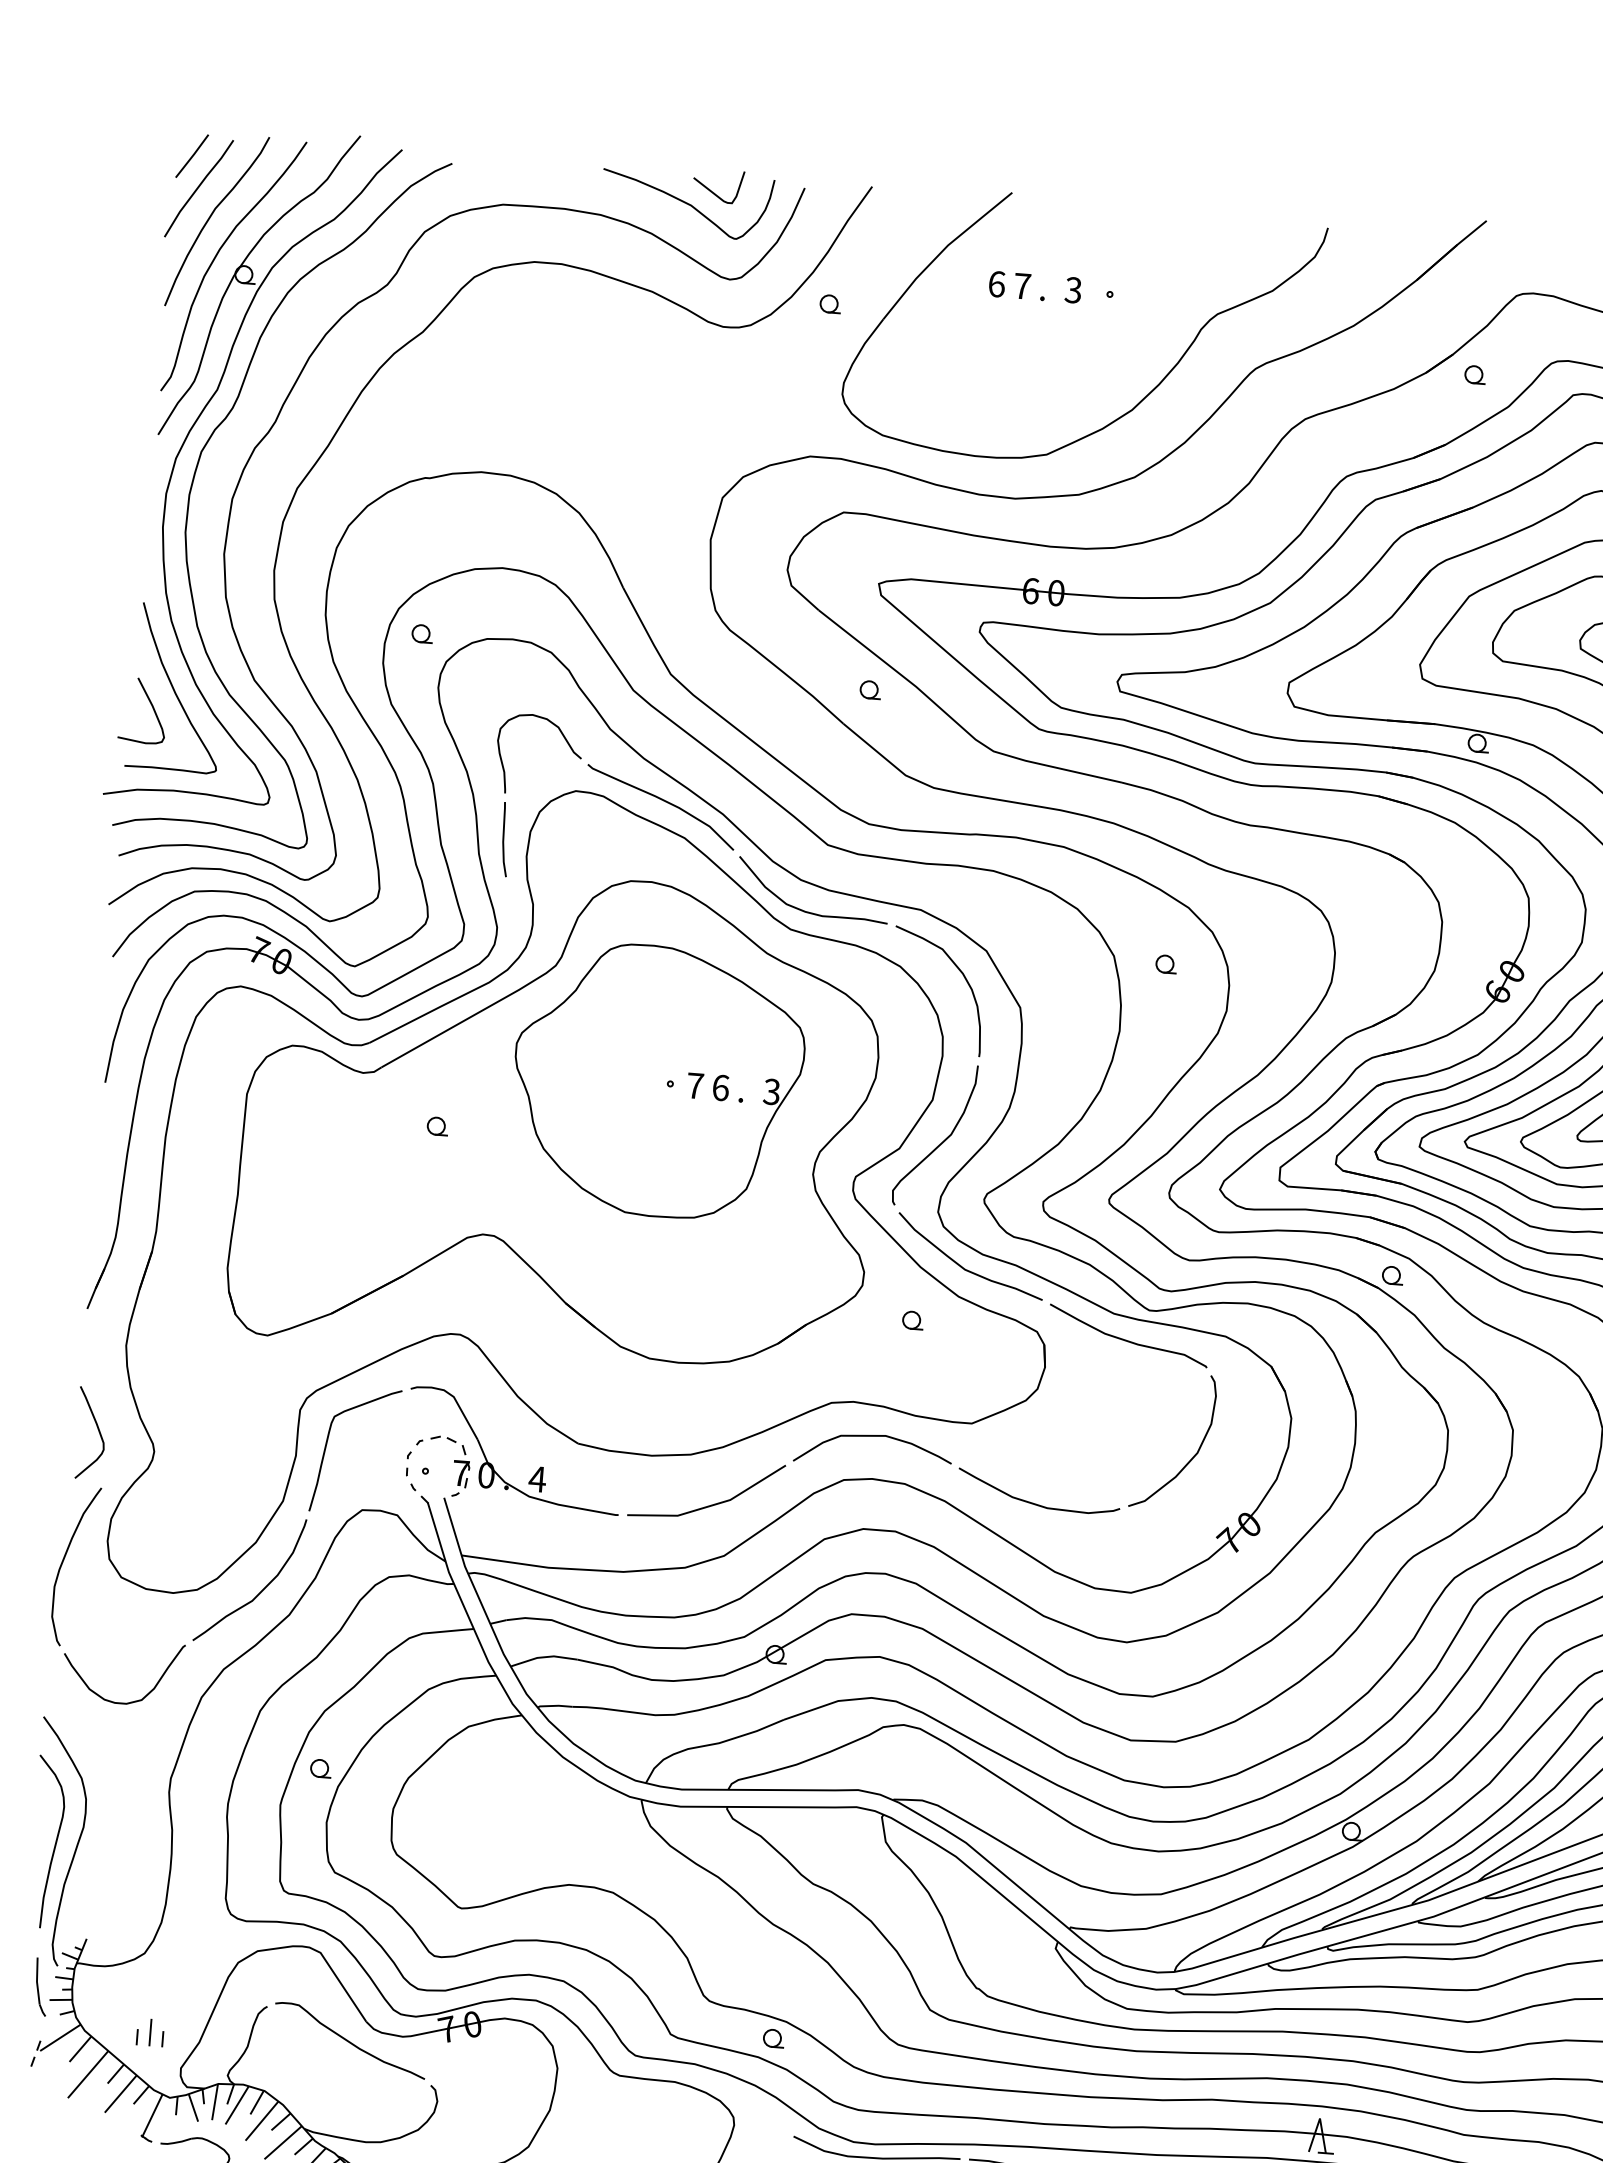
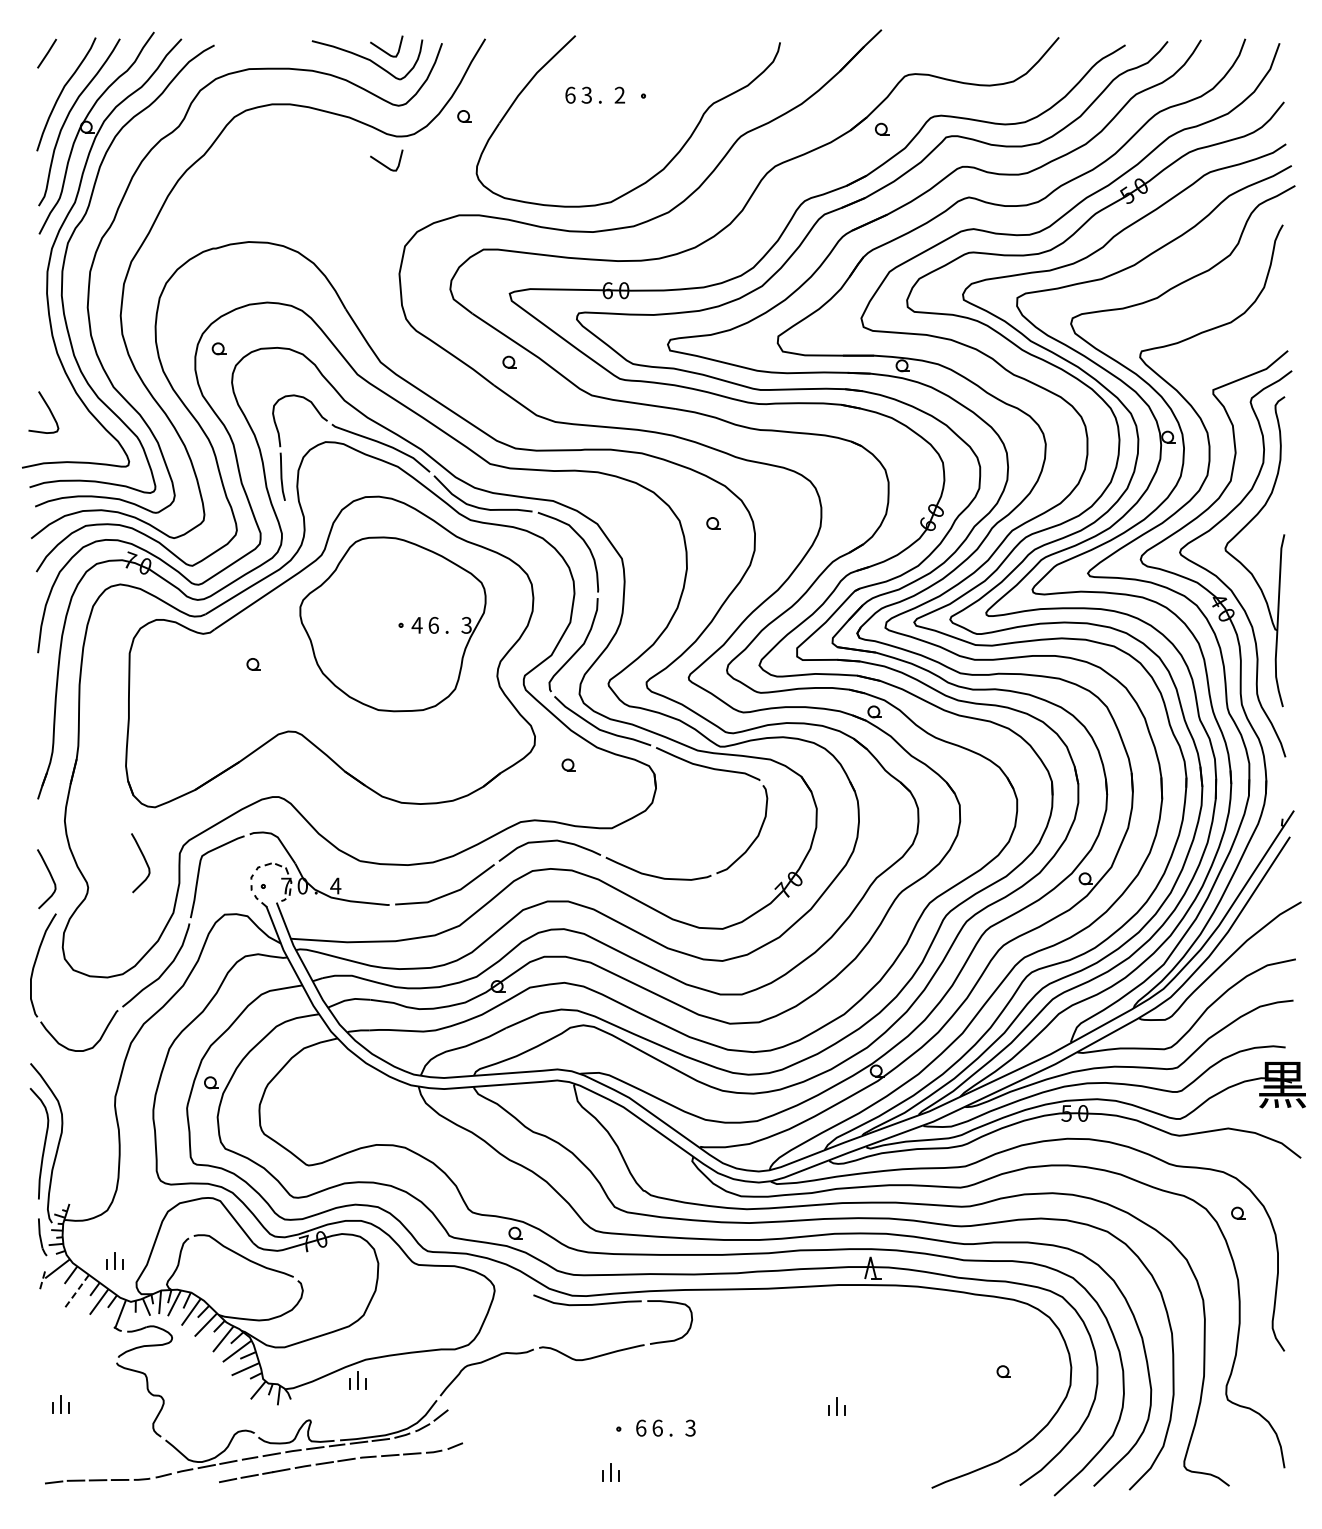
line: (198, 189) -> (52, 74), removed
text: (1021, 285) -> (586, 94), 7 -> 3
text: (1072, 290) -> (619, 95), 3 -> 2
curve: (699, 367) -> (383, 163), added
curve: (175, 690) -> (63, 397), removed
text: (694, 1085) -> (416, 625), 7 -> 4
curve: (244, 1416) -> (144, 860), added
line: (88, 2075) -> (77, 1291), solid -> dashed

